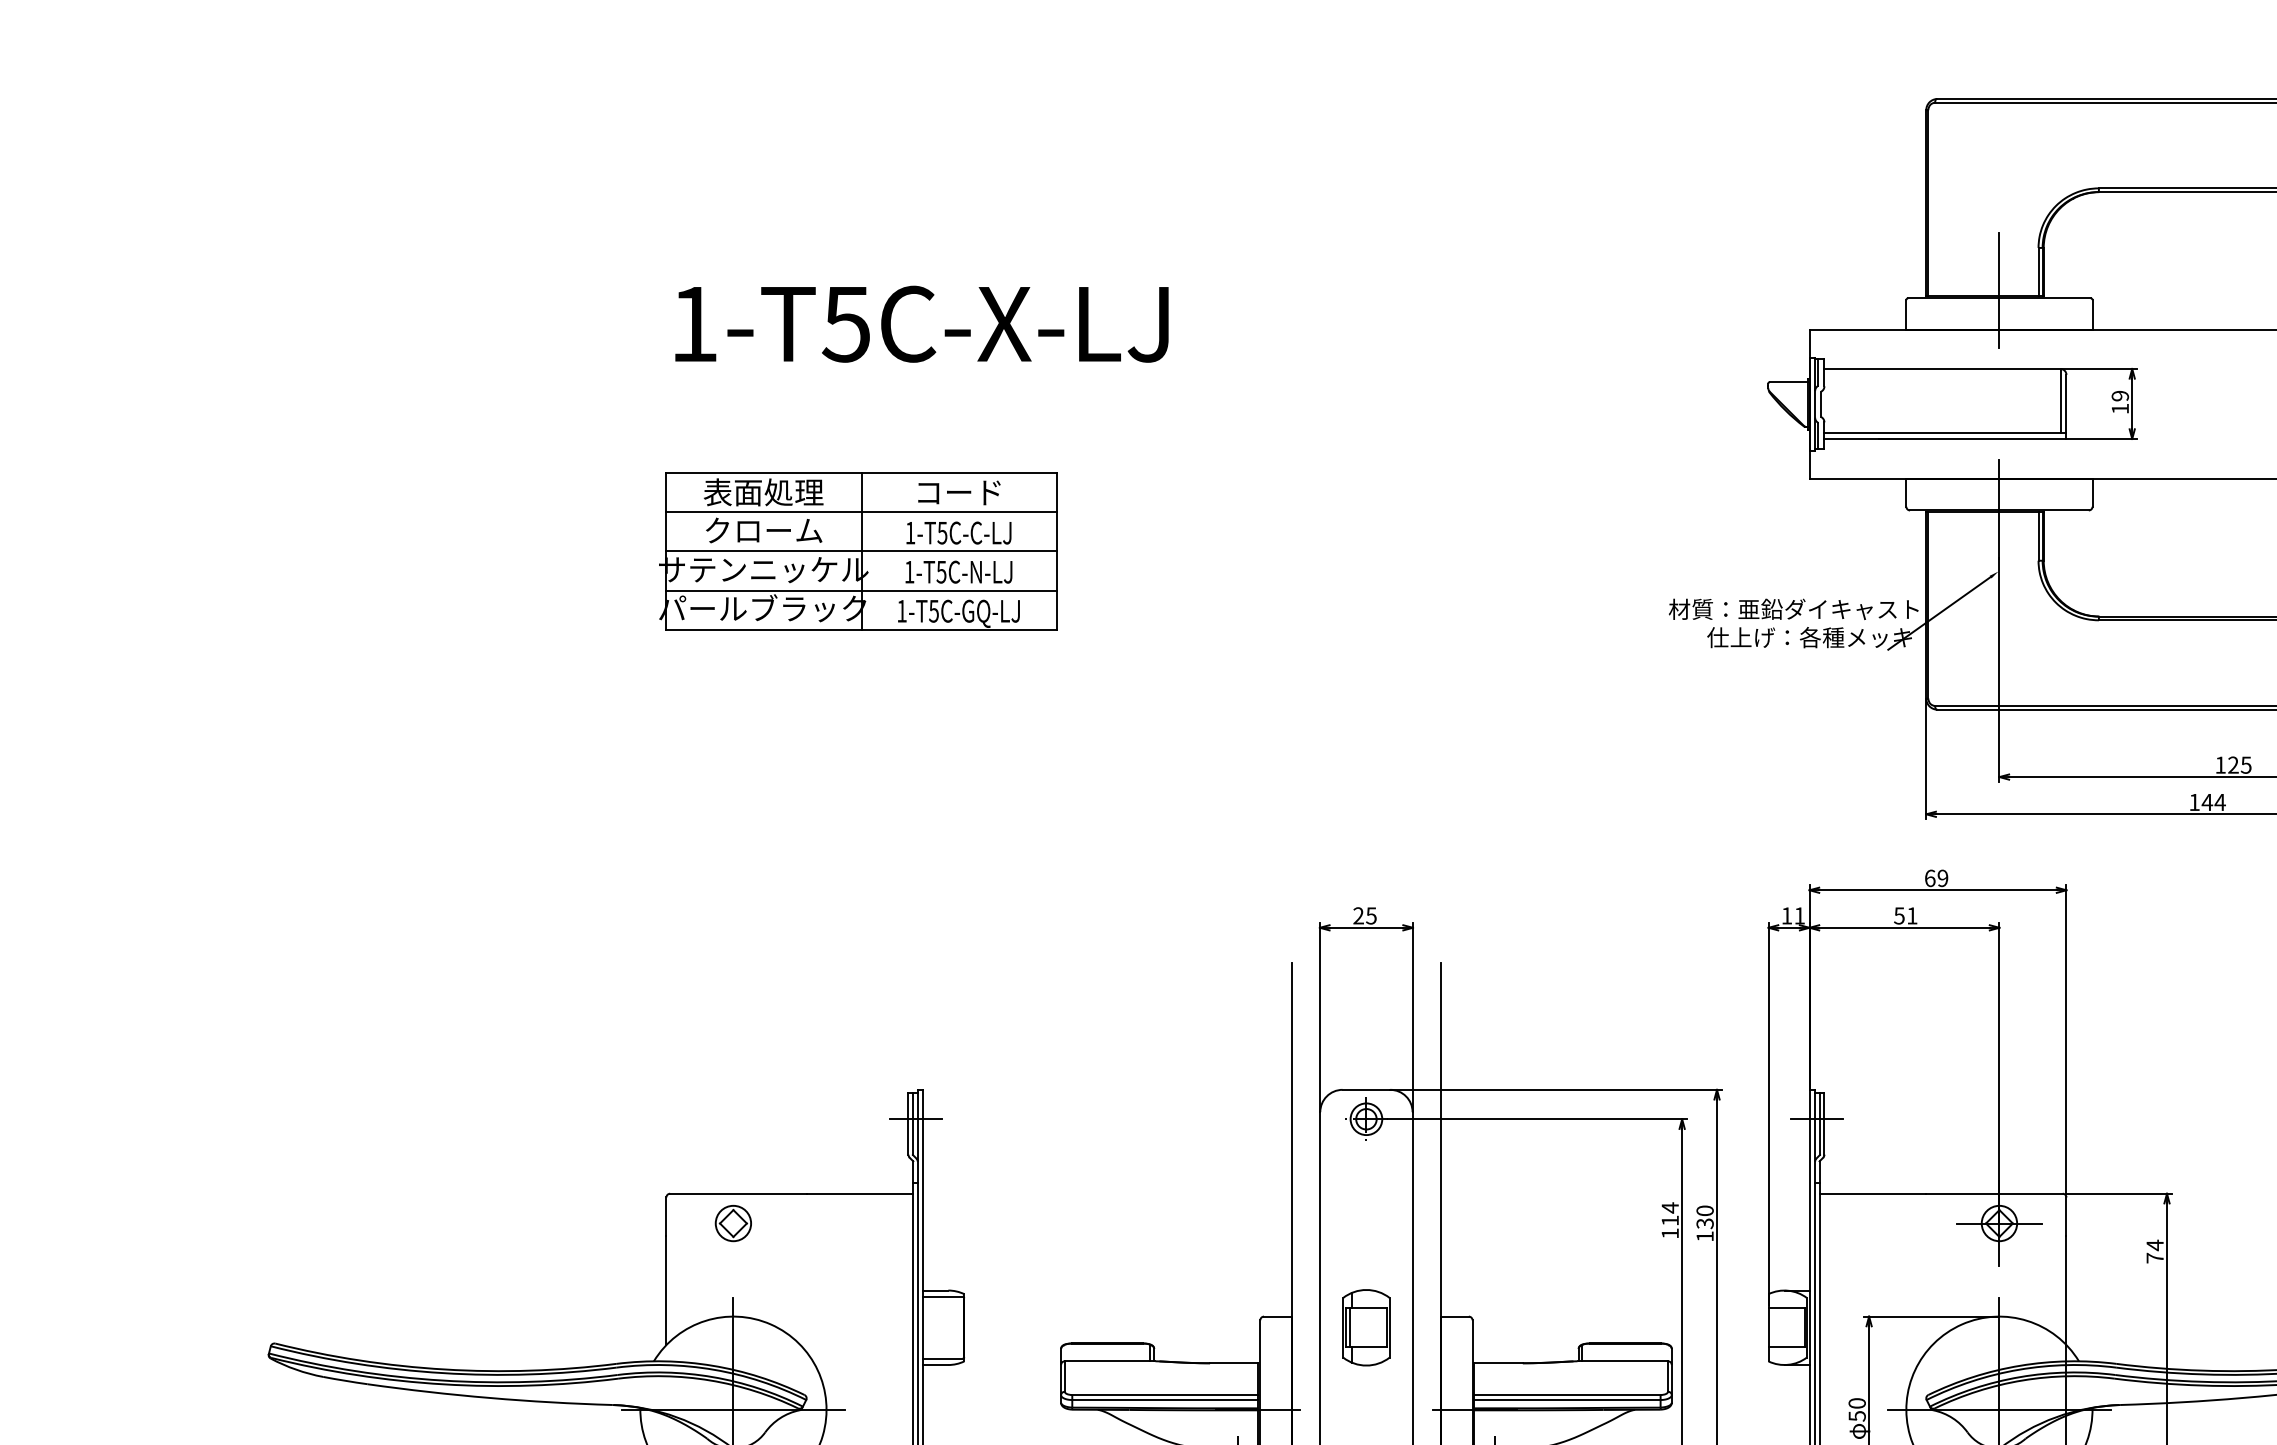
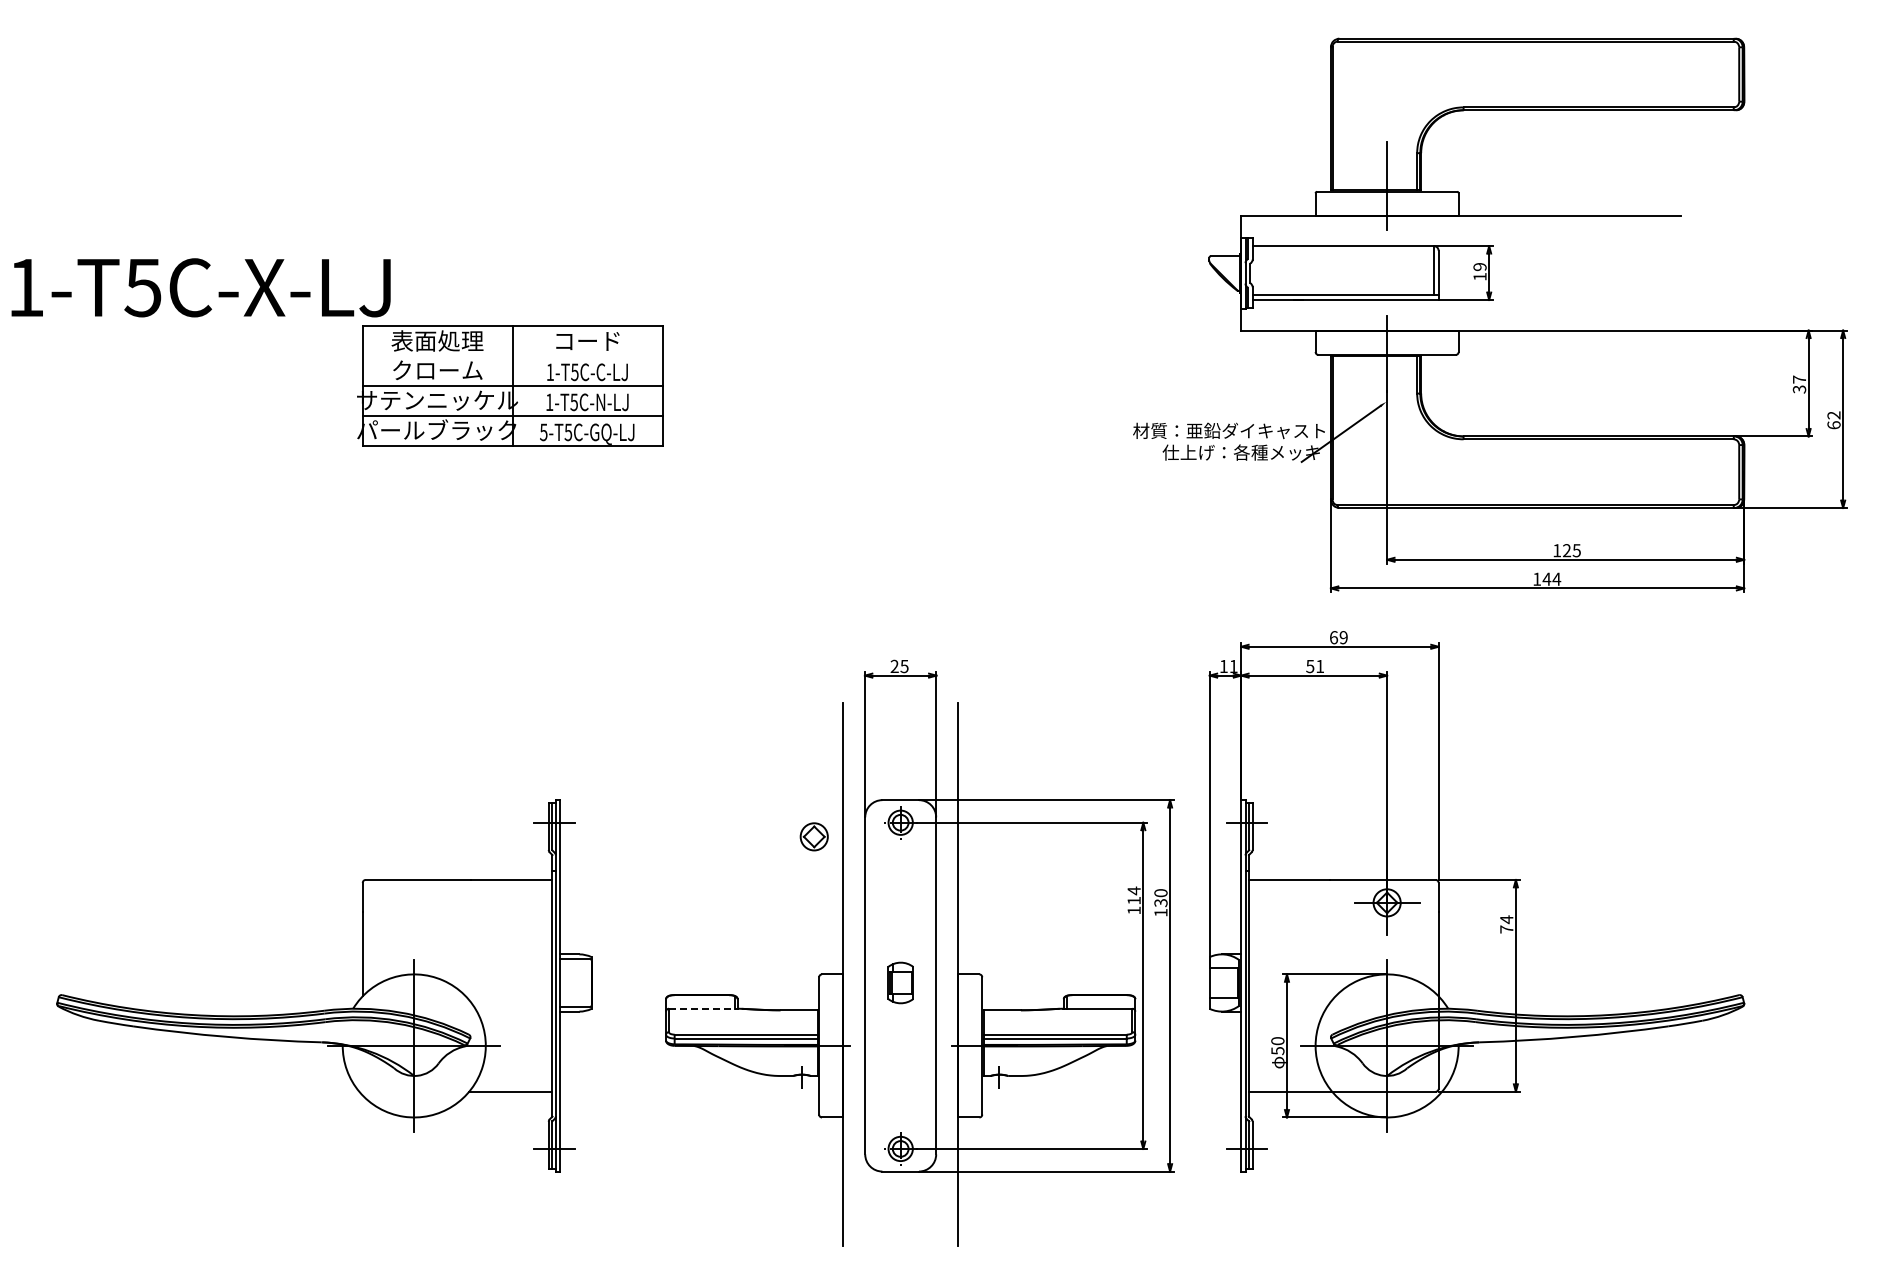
text: (921, 323) -> (200, 287), moved
line: (861, 512) -> (512, 356), removed
text: (901, 611) -> (543, 432), 1-T5C-GQ-LJ -> 5-T5C-GQ-LJ
part: (732, 1223) -> (813, 836), moved
part: (1366, 1327) -> (900, 982), size x0.7
line: (1109, 1360) -> (703, 1008), solid -> dashed

